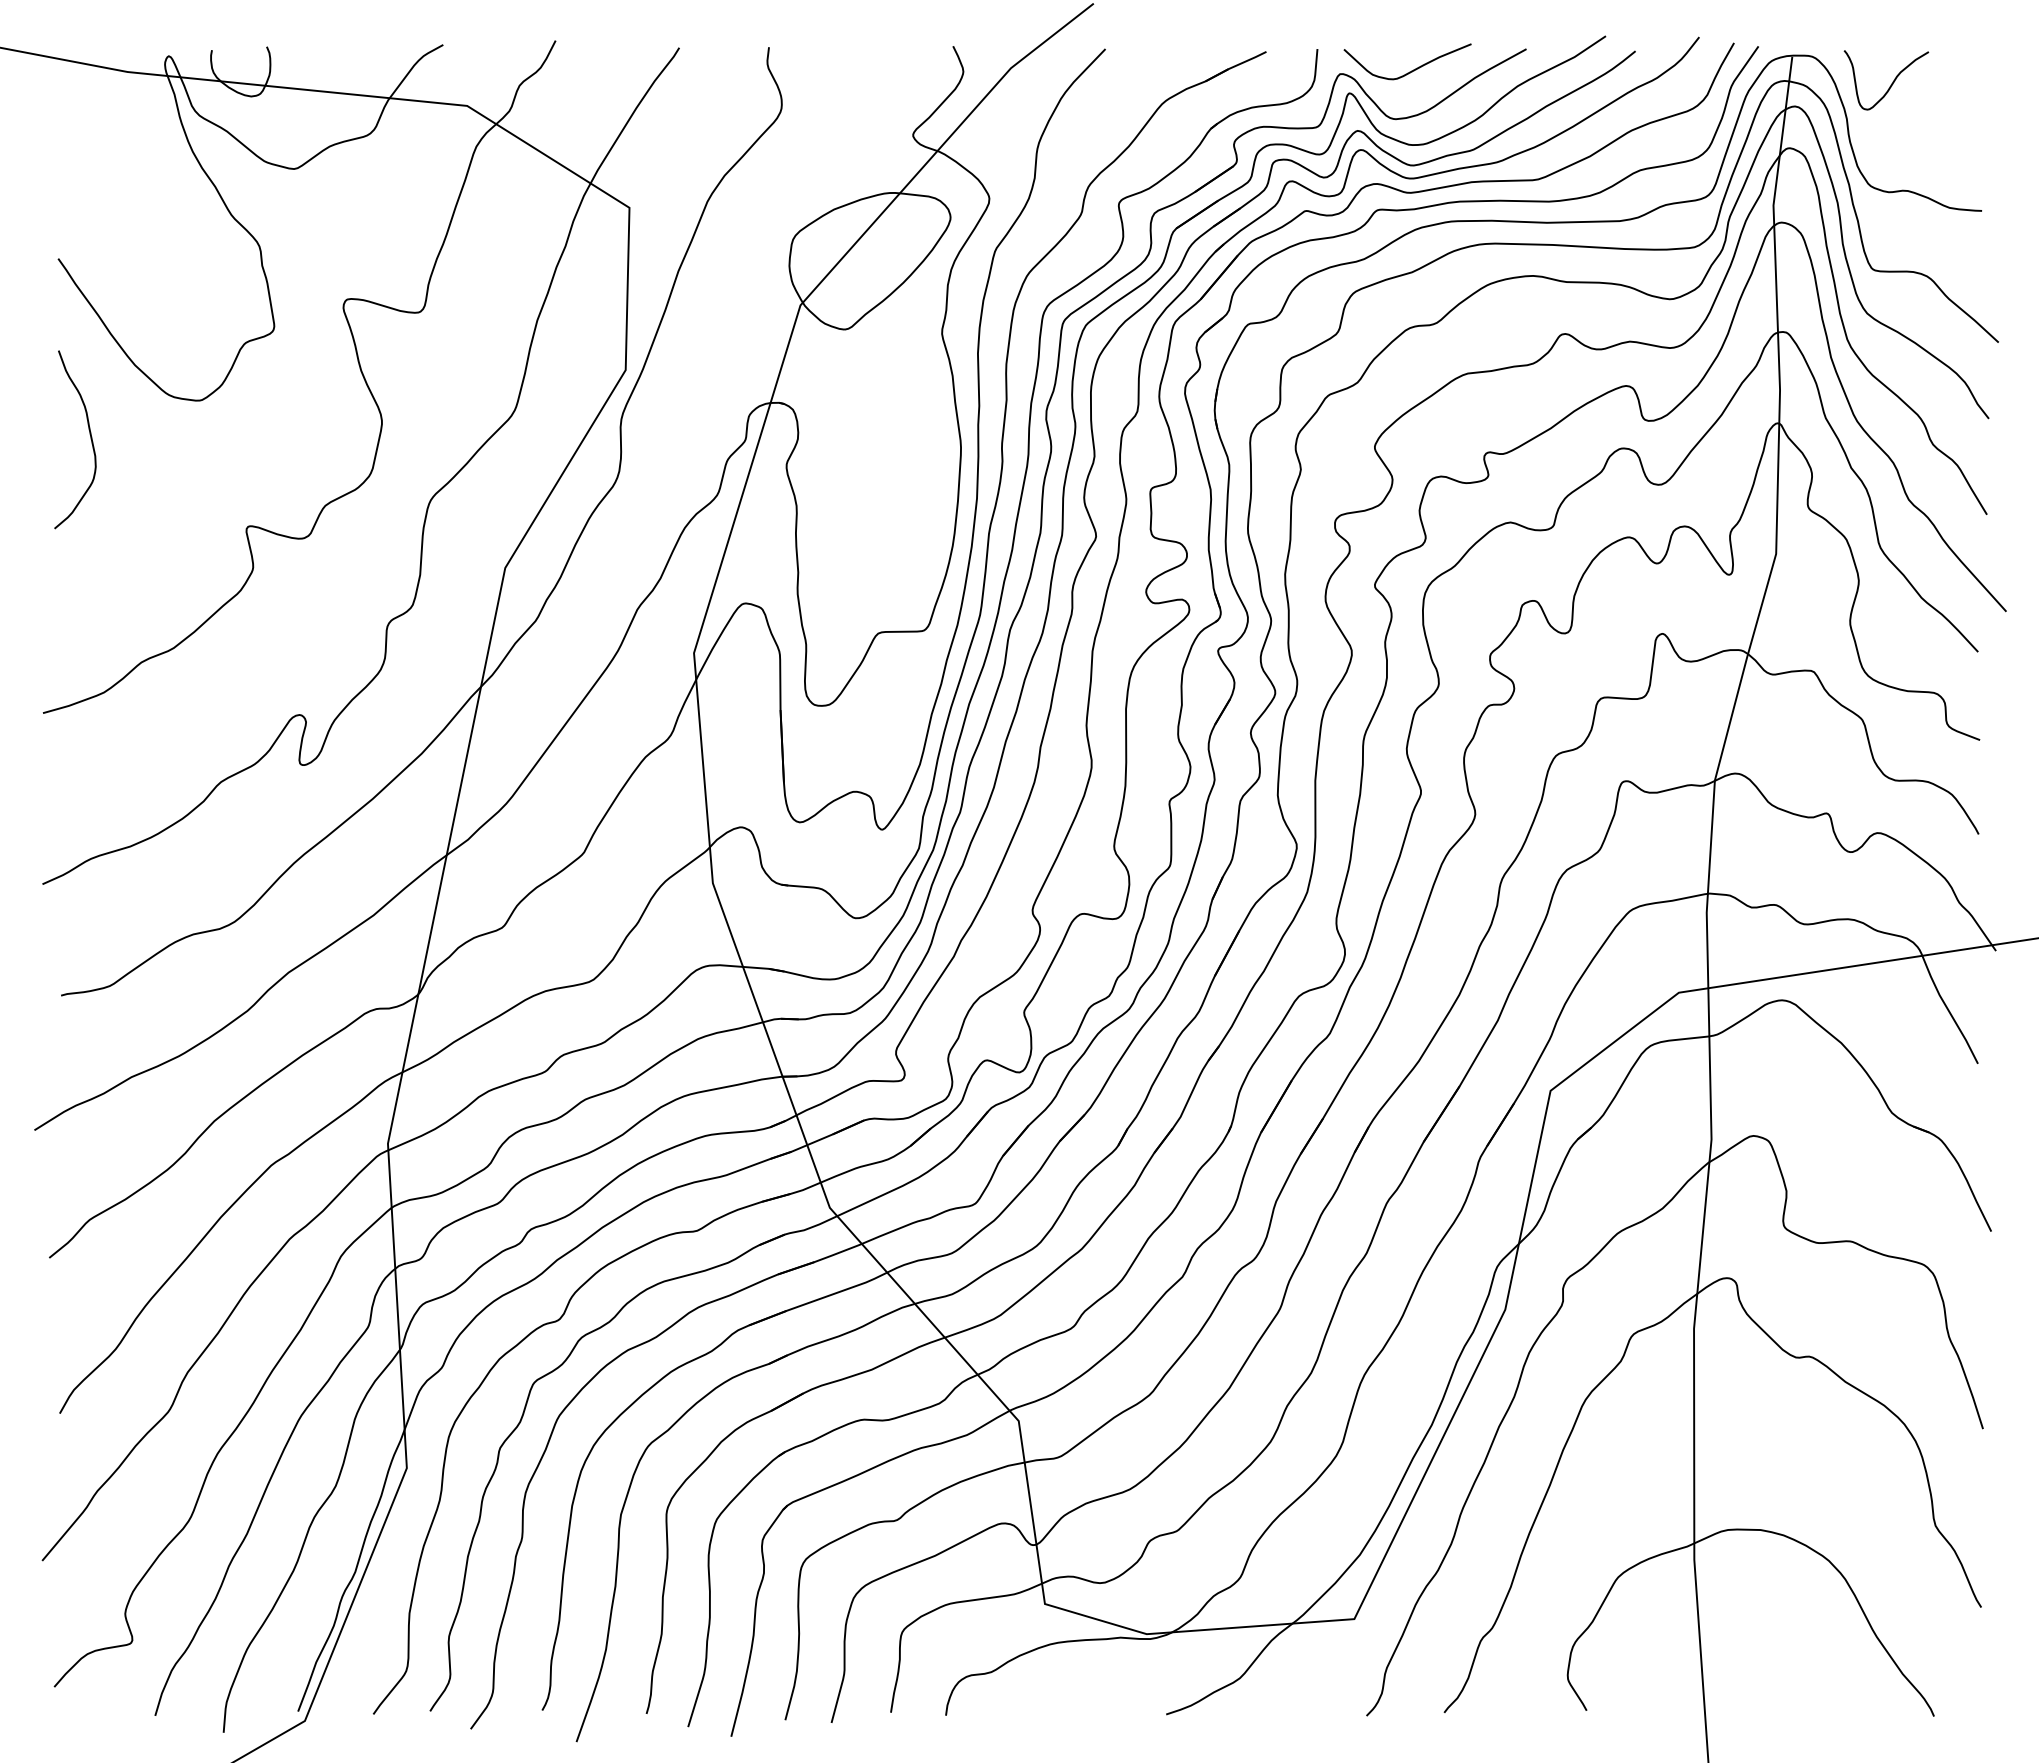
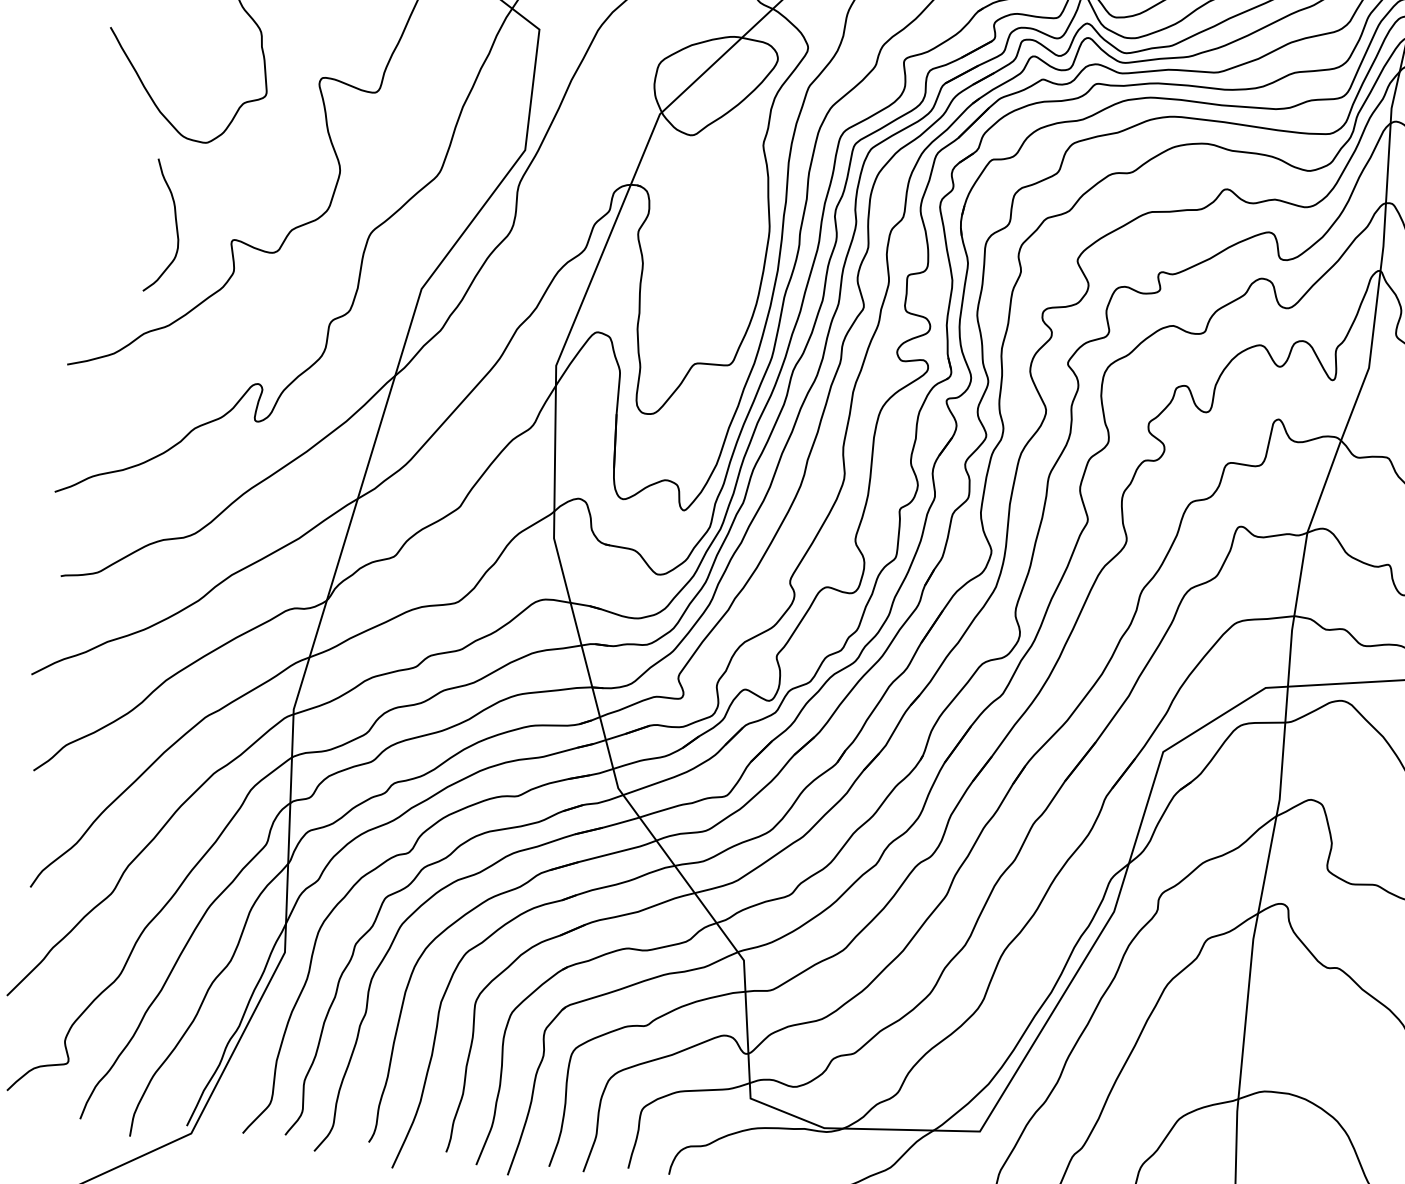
curve: (89, 434) -> (175, 223), moved

